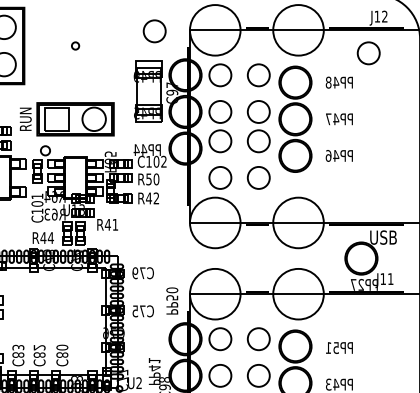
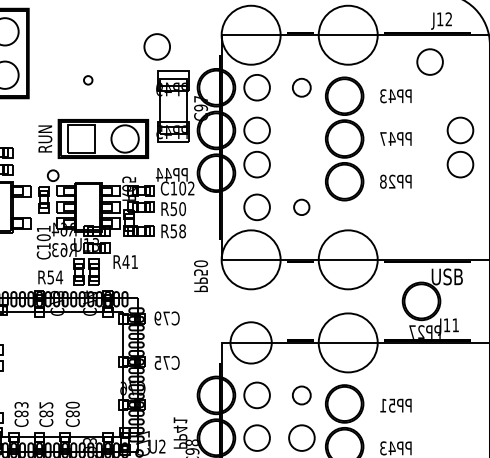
circle: (154, 31) -> (156, 47), moved
circle: (75, 45) -> (88, 79), moved
circle: (258, 75) -> (301, 87), size x0.7
text: (328, 82) -> (383, 96), PP48 -> PP43
part: (66, 119) -> (92, 139), moved
part: (258, 126) -> (460, 147), moved
text: (332, 155) -> (387, 181), PP46 -> PP28
circle: (258, 177) -> (301, 206), size x0.6
text: (152, 198) -> (177, 231), R42 -> R58
text: (43, 238) -> (50, 277), R44 -> R54
circle: (214, 293) -> (250, 342), size x0.7
text: (172, 300) -> (201, 275), moved
circle: (258, 339) -> (301, 395), size x0.7

